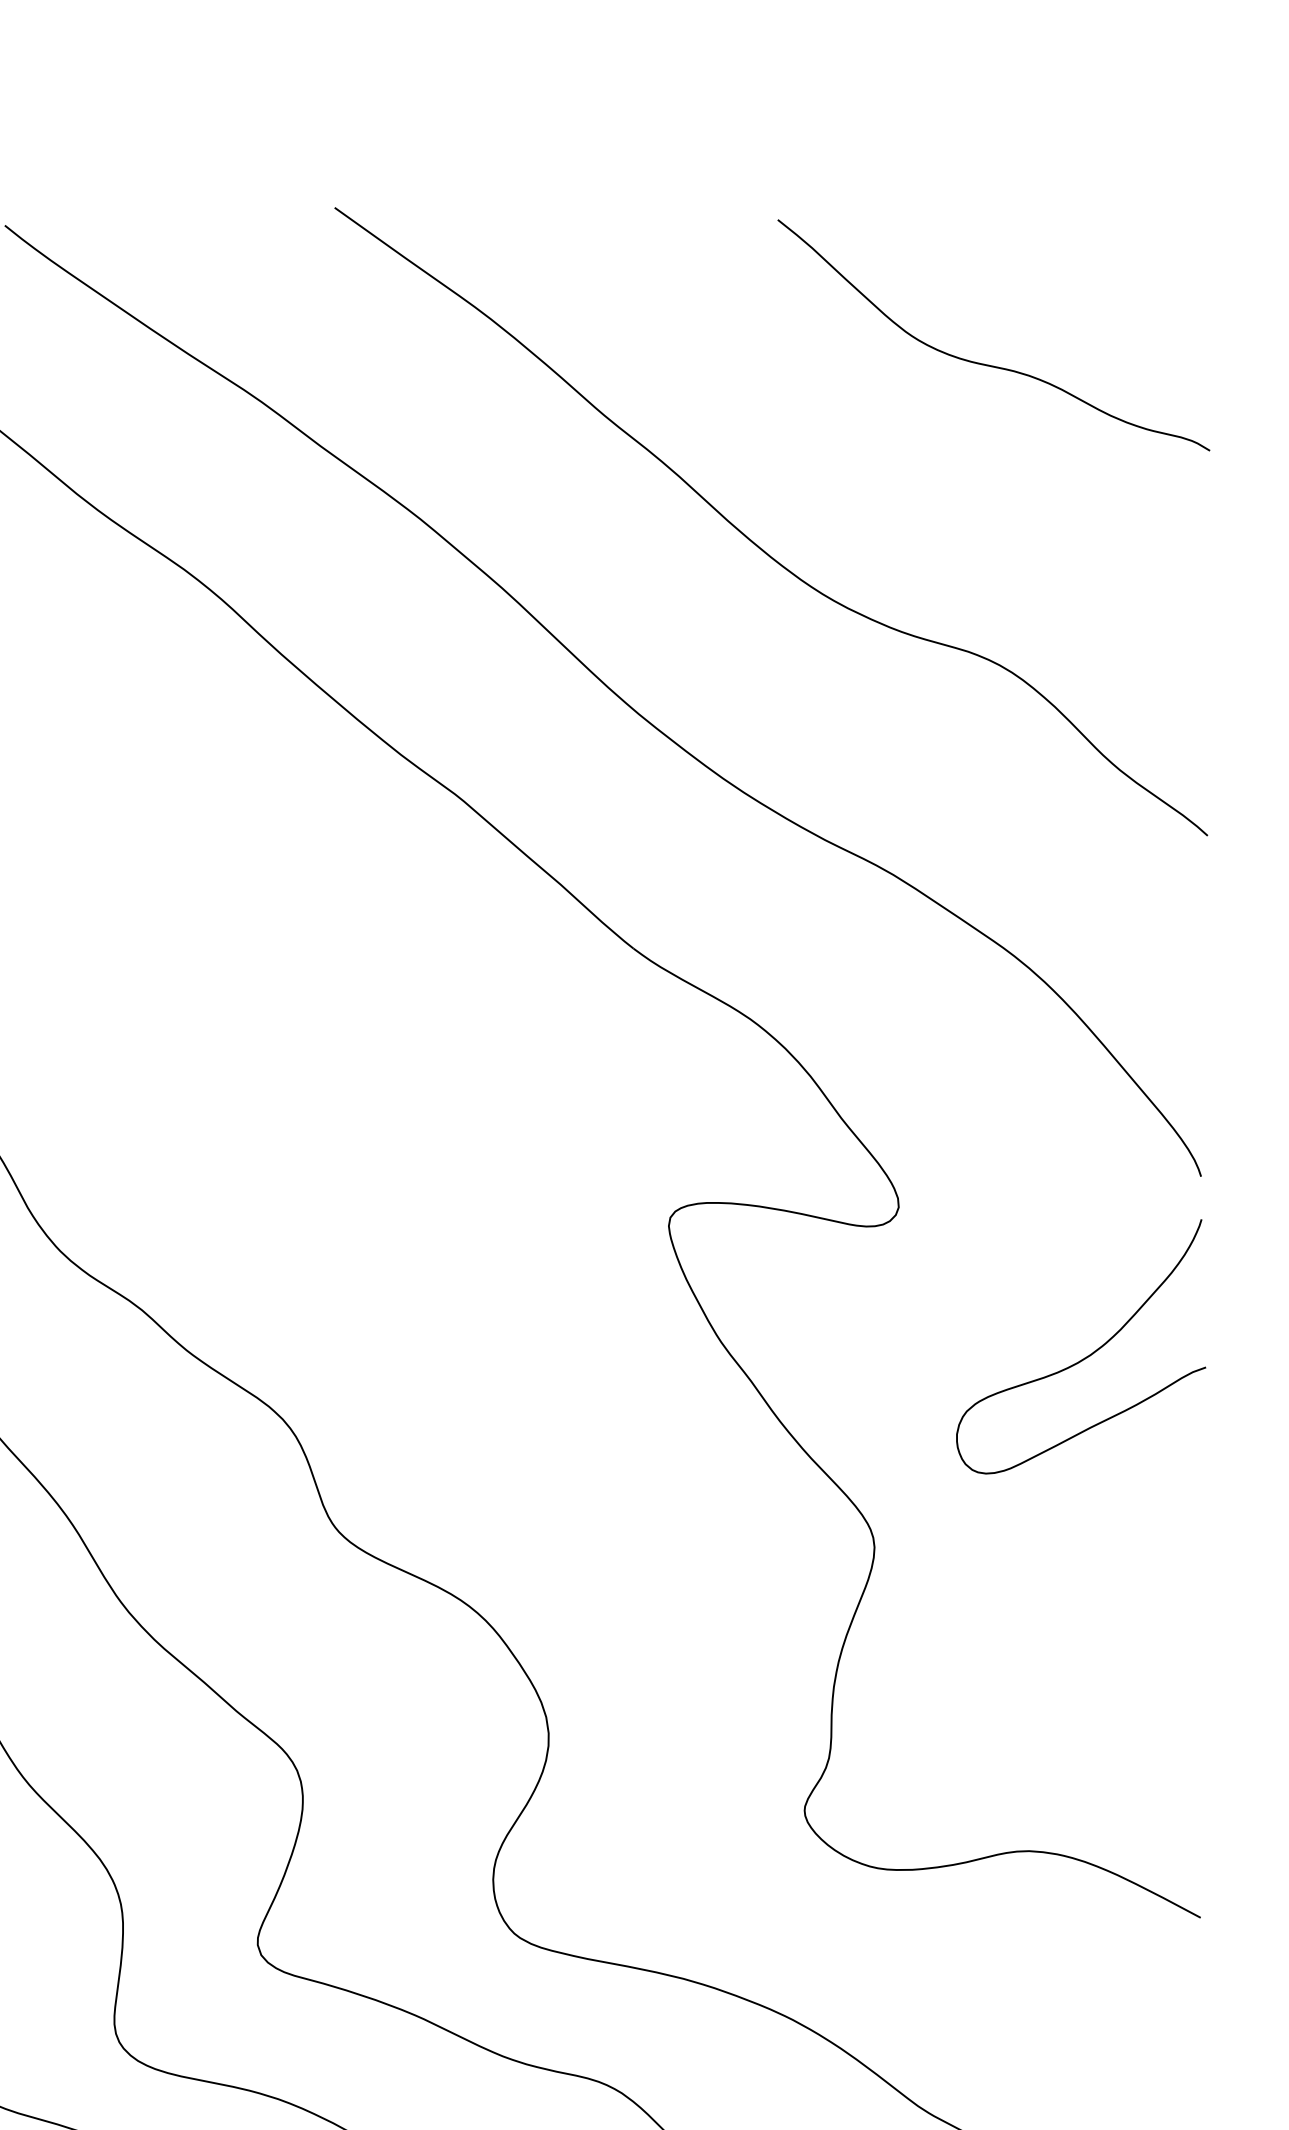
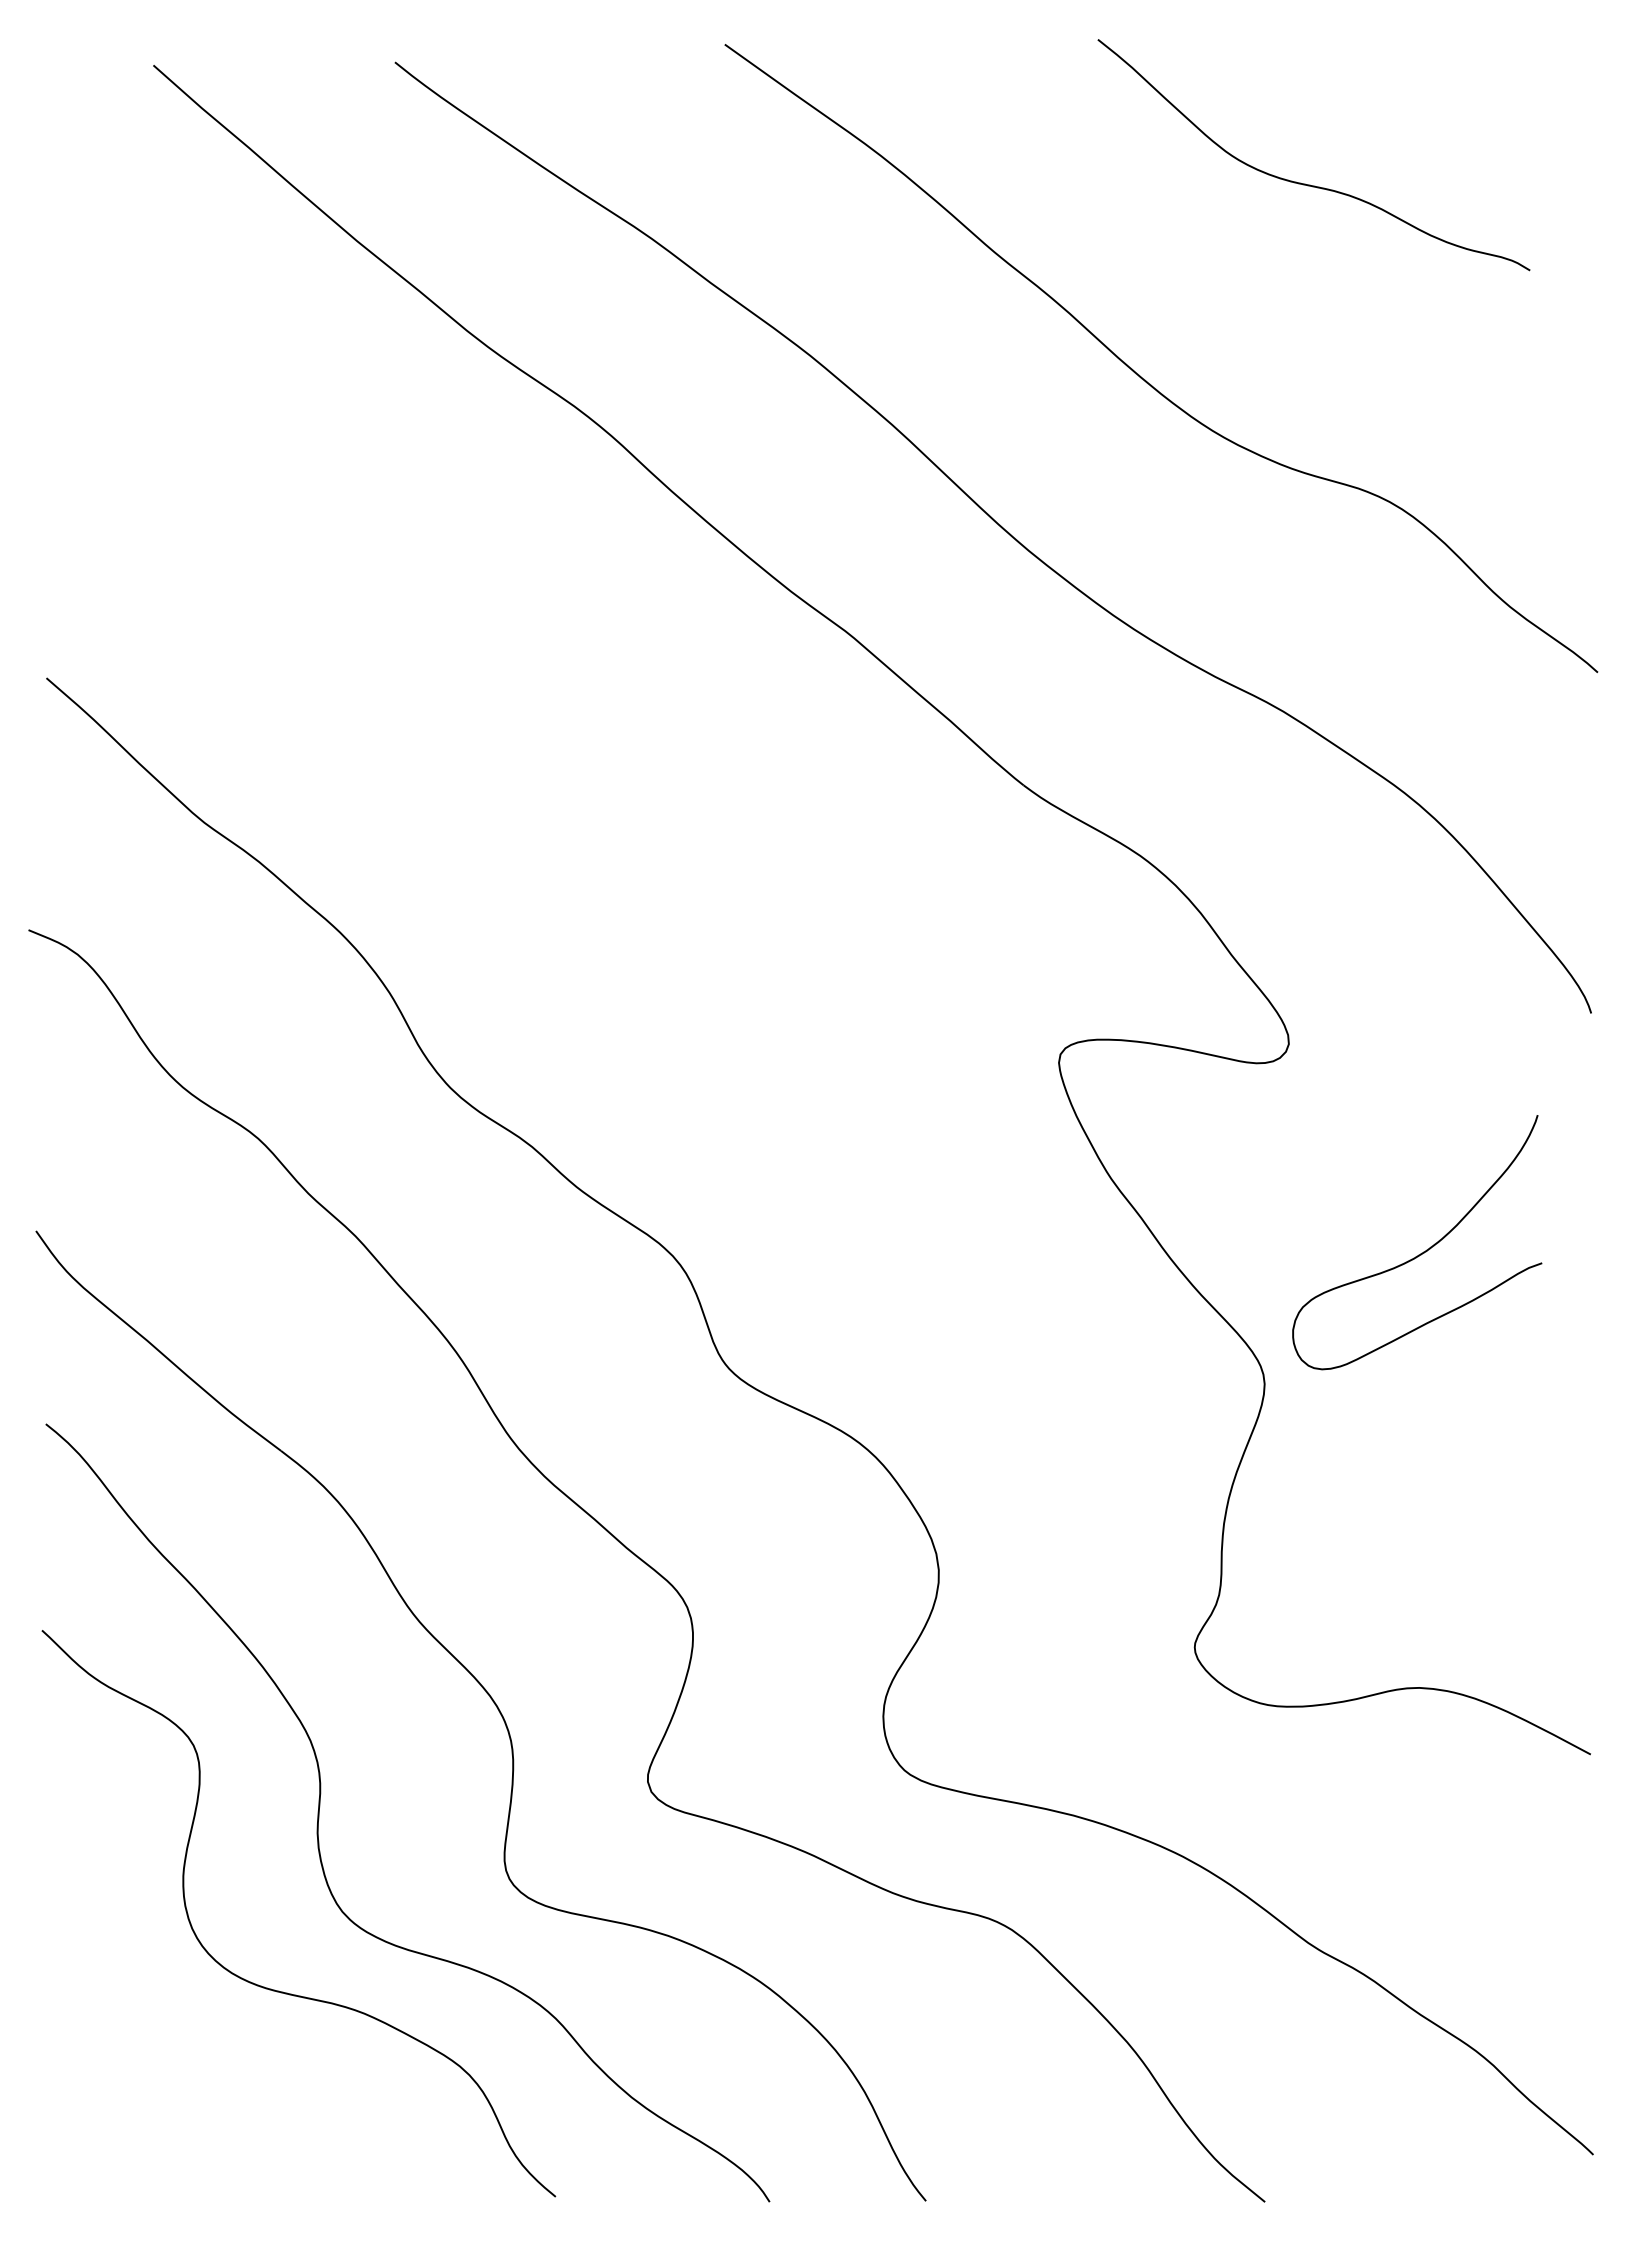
curve: (985, 363) -> (1305, 183), moved
curve: (1087, 1355) -> (1423, 1251), moved

